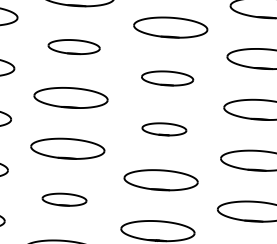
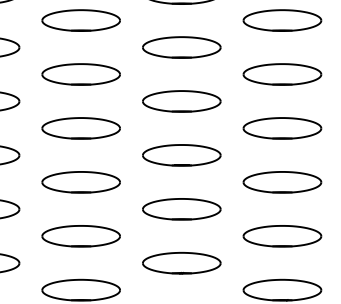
part: (73, 47) -> (80, 74), size x1.43
part: (167, 78) -> (181, 101), size x1.43
part: (164, 129) -> (181, 155), size x1.67
part: (63, 199) -> (80, 236), size x1.67

